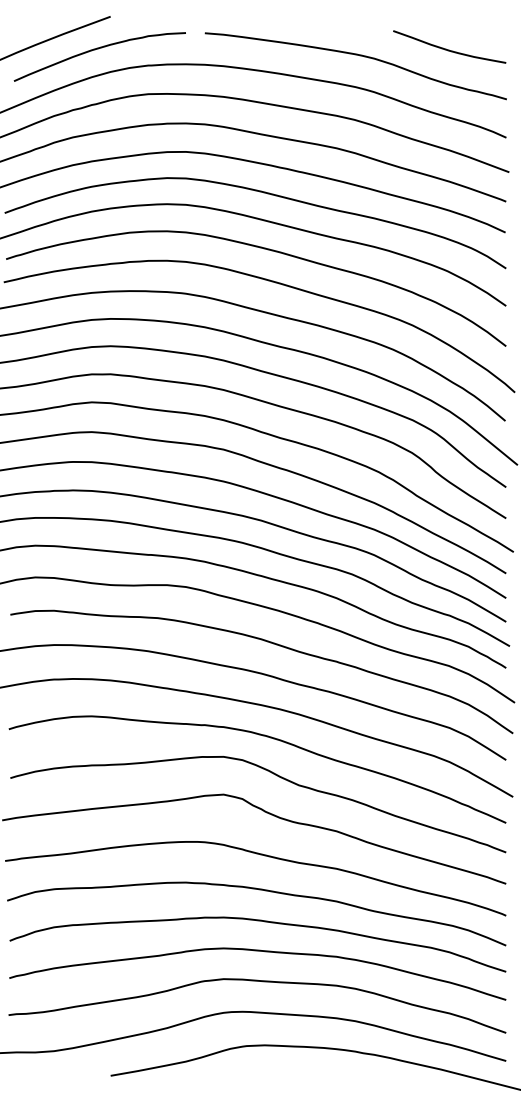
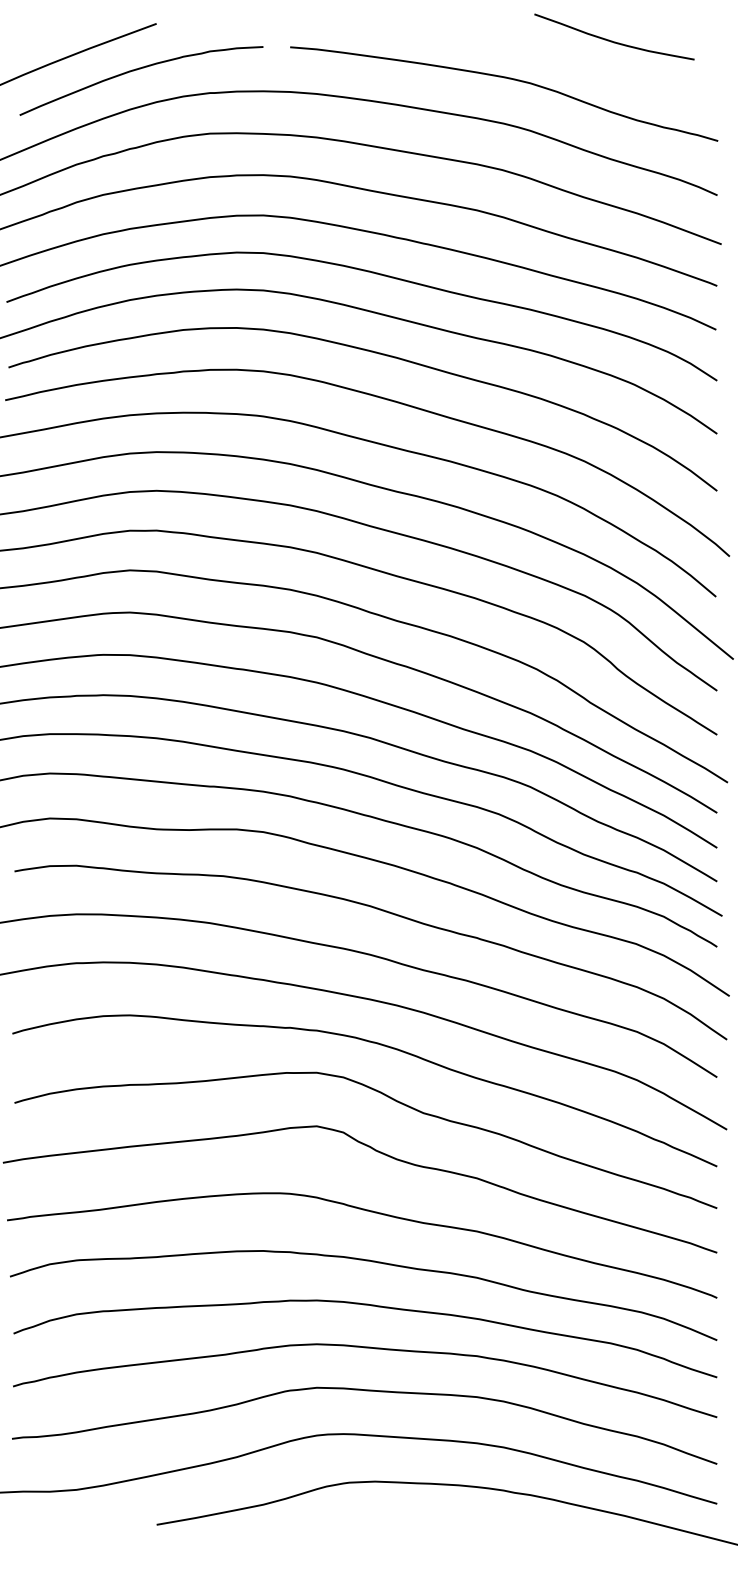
curve: (449, 49) -> (614, 40), moved

